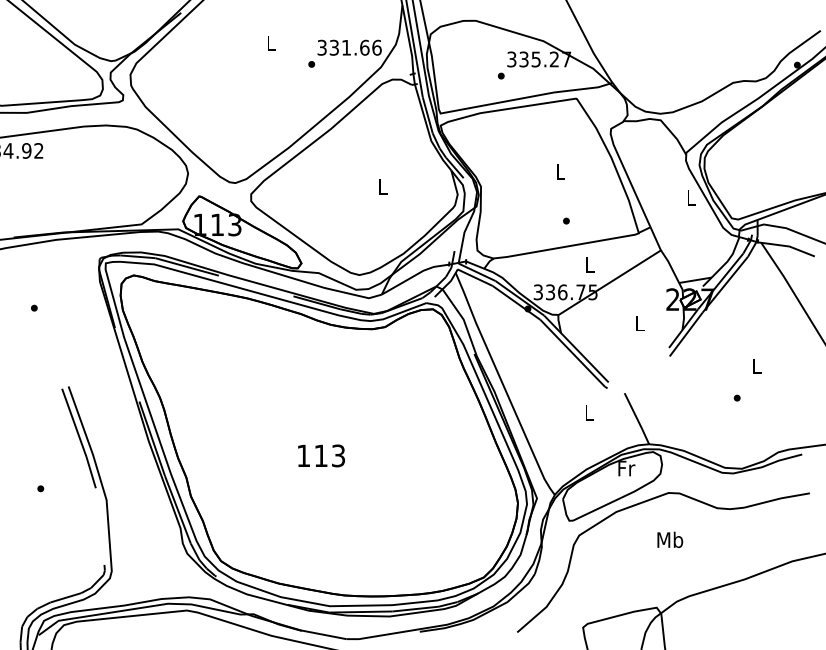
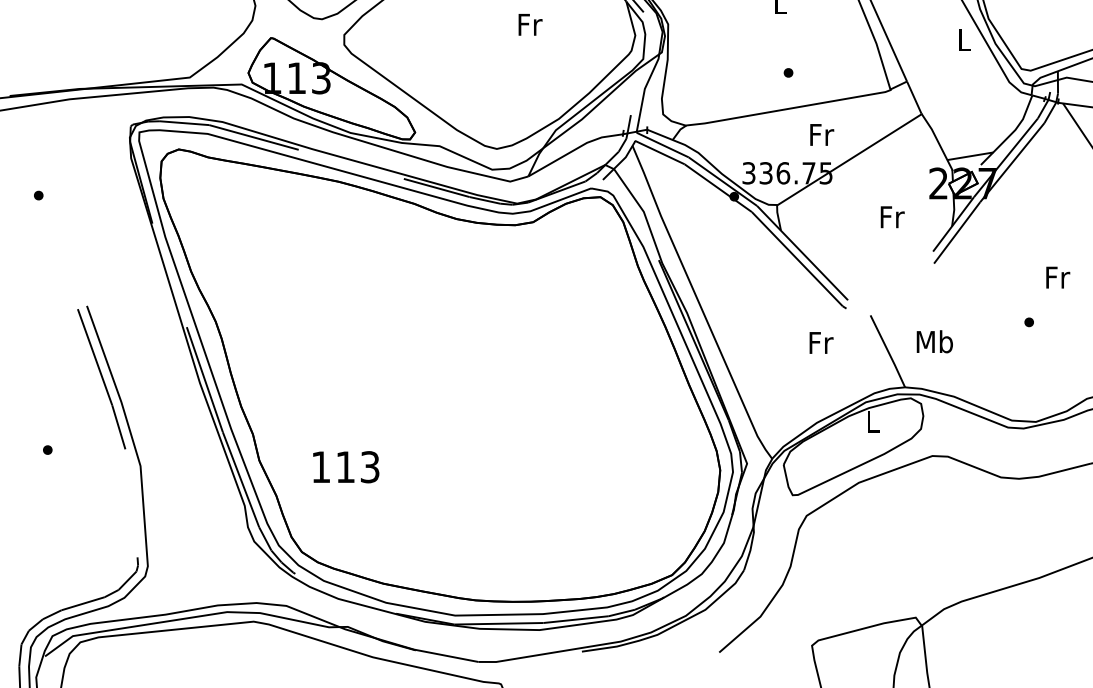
text: (383, 186) -> (530, 24), L -> Fr
text: (589, 264) -> (821, 134), L -> Fr
text: (640, 323) -> (892, 217), L -> Fr
text: (757, 366) -> (1057, 277), L -> Fr
text: (589, 412) -> (821, 342), L -> Fr
text: (321, 455) -> (346, 466), moved
text: (626, 468) -> (873, 421), Fr -> L
text: (670, 539) -> (935, 341), moved

